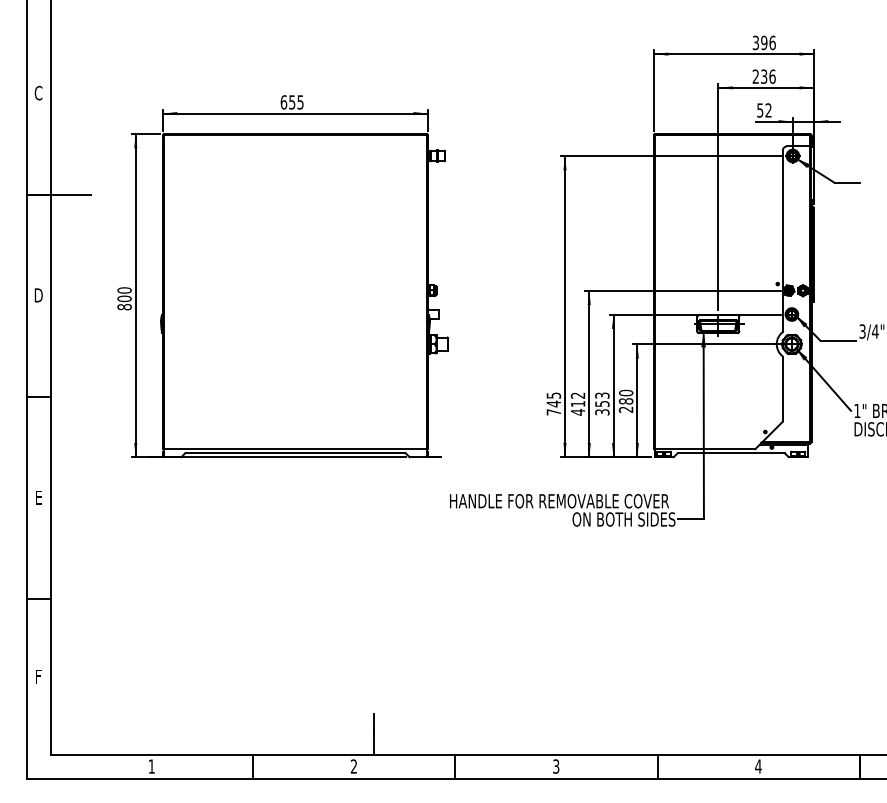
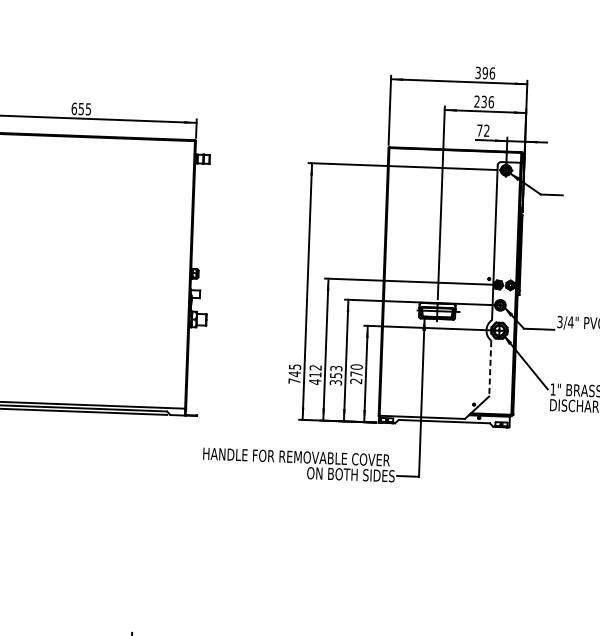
text: (760, 110) -> (479, 130), 52 -> 72
line: (782, 389) -> (490, 368), solid -> dashed
text: (625, 401) -> (355, 374), 280 -> 270

